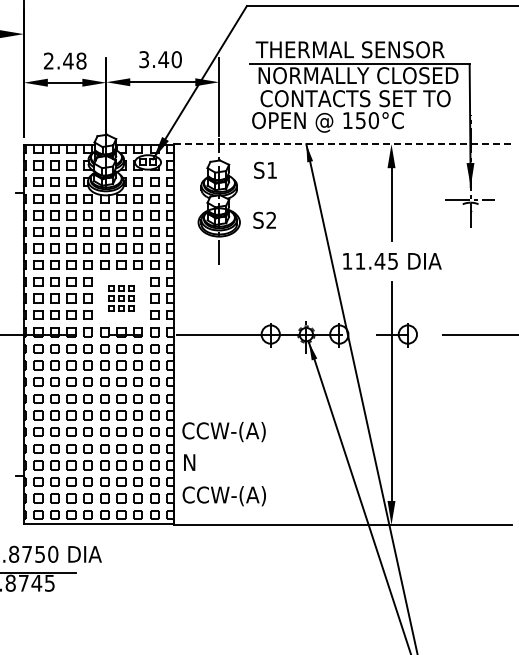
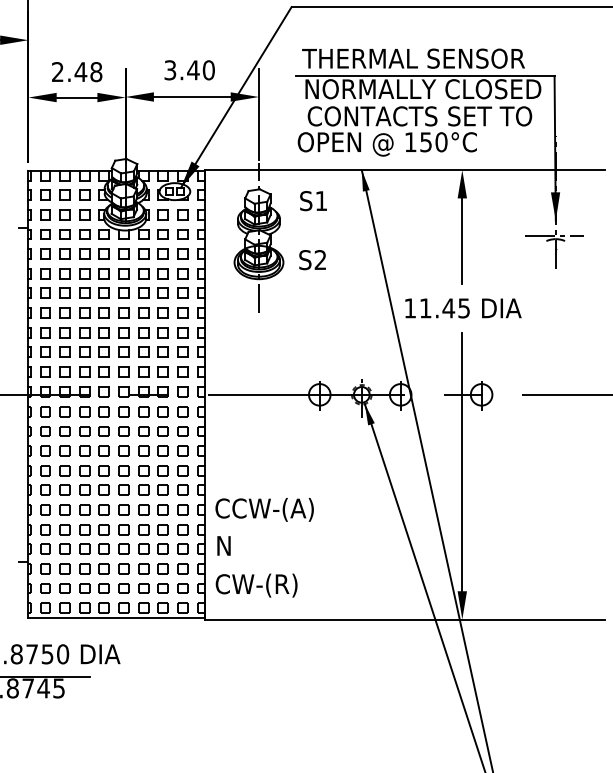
line: (343, 144) -> (405, 170), dashed -> solid
part: (121, 298) -> (143, 352), size x1.67
text: (230, 496) -> (272, 585), CCW-(A) -> CW-(R)

